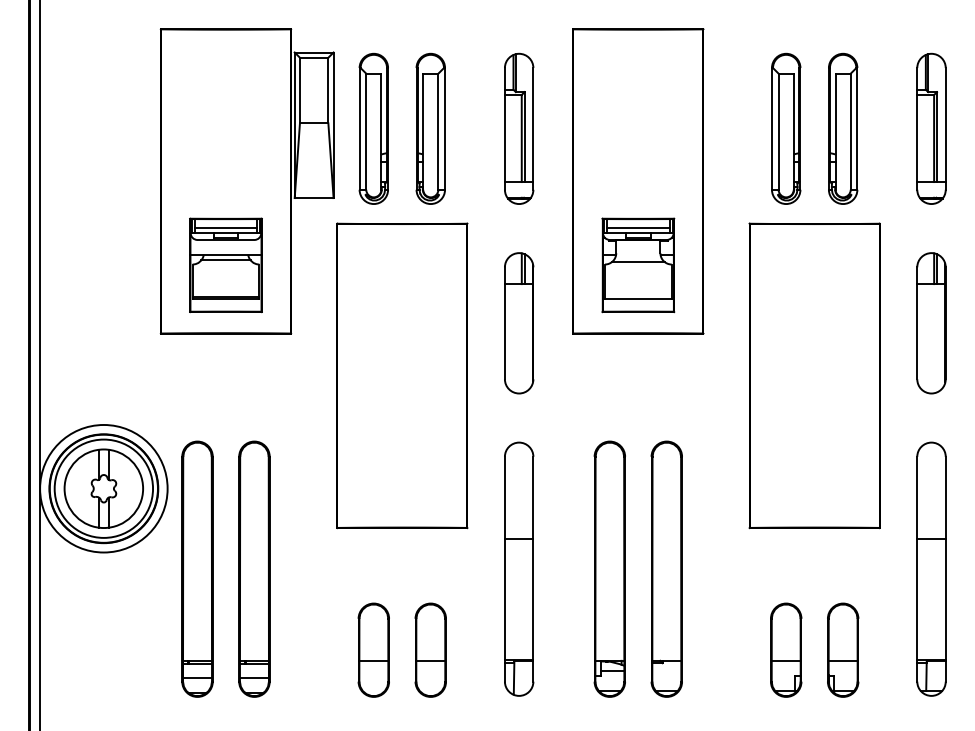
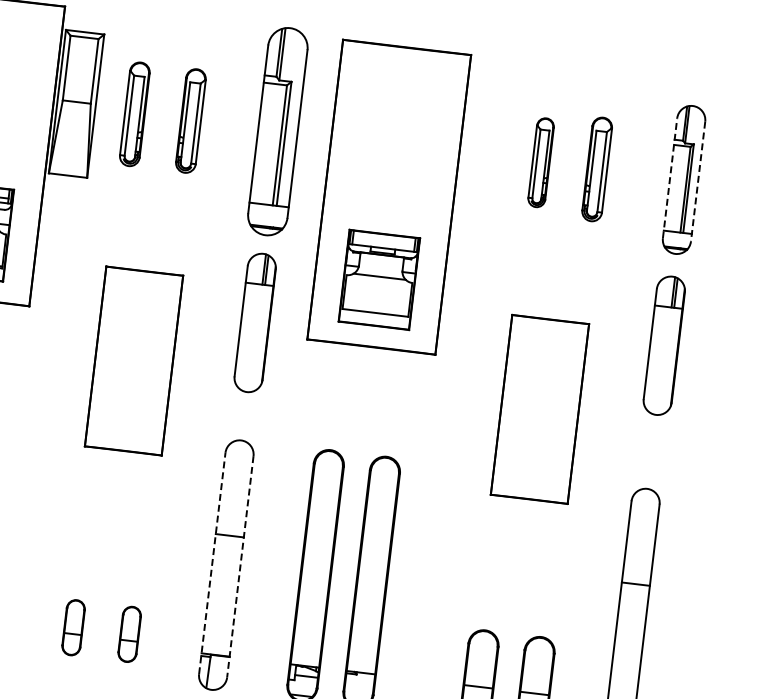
part: (373, 128) -> (134, 114), size x0.7
part: (430, 128) -> (190, 120), size x0.7
part: (519, 128) -> (278, 131), size x1.4
part: (786, 128) -> (541, 162), size x0.6
part: (843, 128) -> (597, 169), size x0.7
line: (917, 128) -> (670, 177), solid -> dashed
line: (945, 128) -> (697, 181), solid -> dashed
line: (637, 228) -> (382, 243), removed
part: (931, 323) -> (664, 345), moved
part: (402, 375) -> (134, 360), size x0.6
part: (814, 375) -> (539, 409), size x0.6
line: (504, 568) -> (211, 562), solid -> dashed
line: (533, 569) -> (240, 567), solid -> dashed
part: (373, 649) -> (73, 627), size x0.6
part: (430, 649) -> (129, 633), size x0.6

